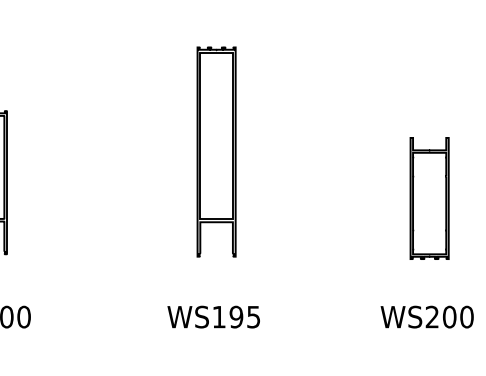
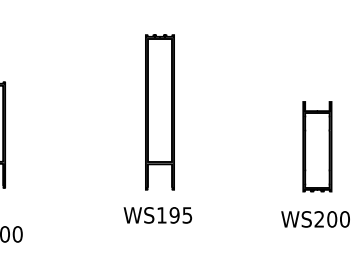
text: (213, 317) -> (157, 215), moved
text: (427, 317) -> (315, 219), moved

